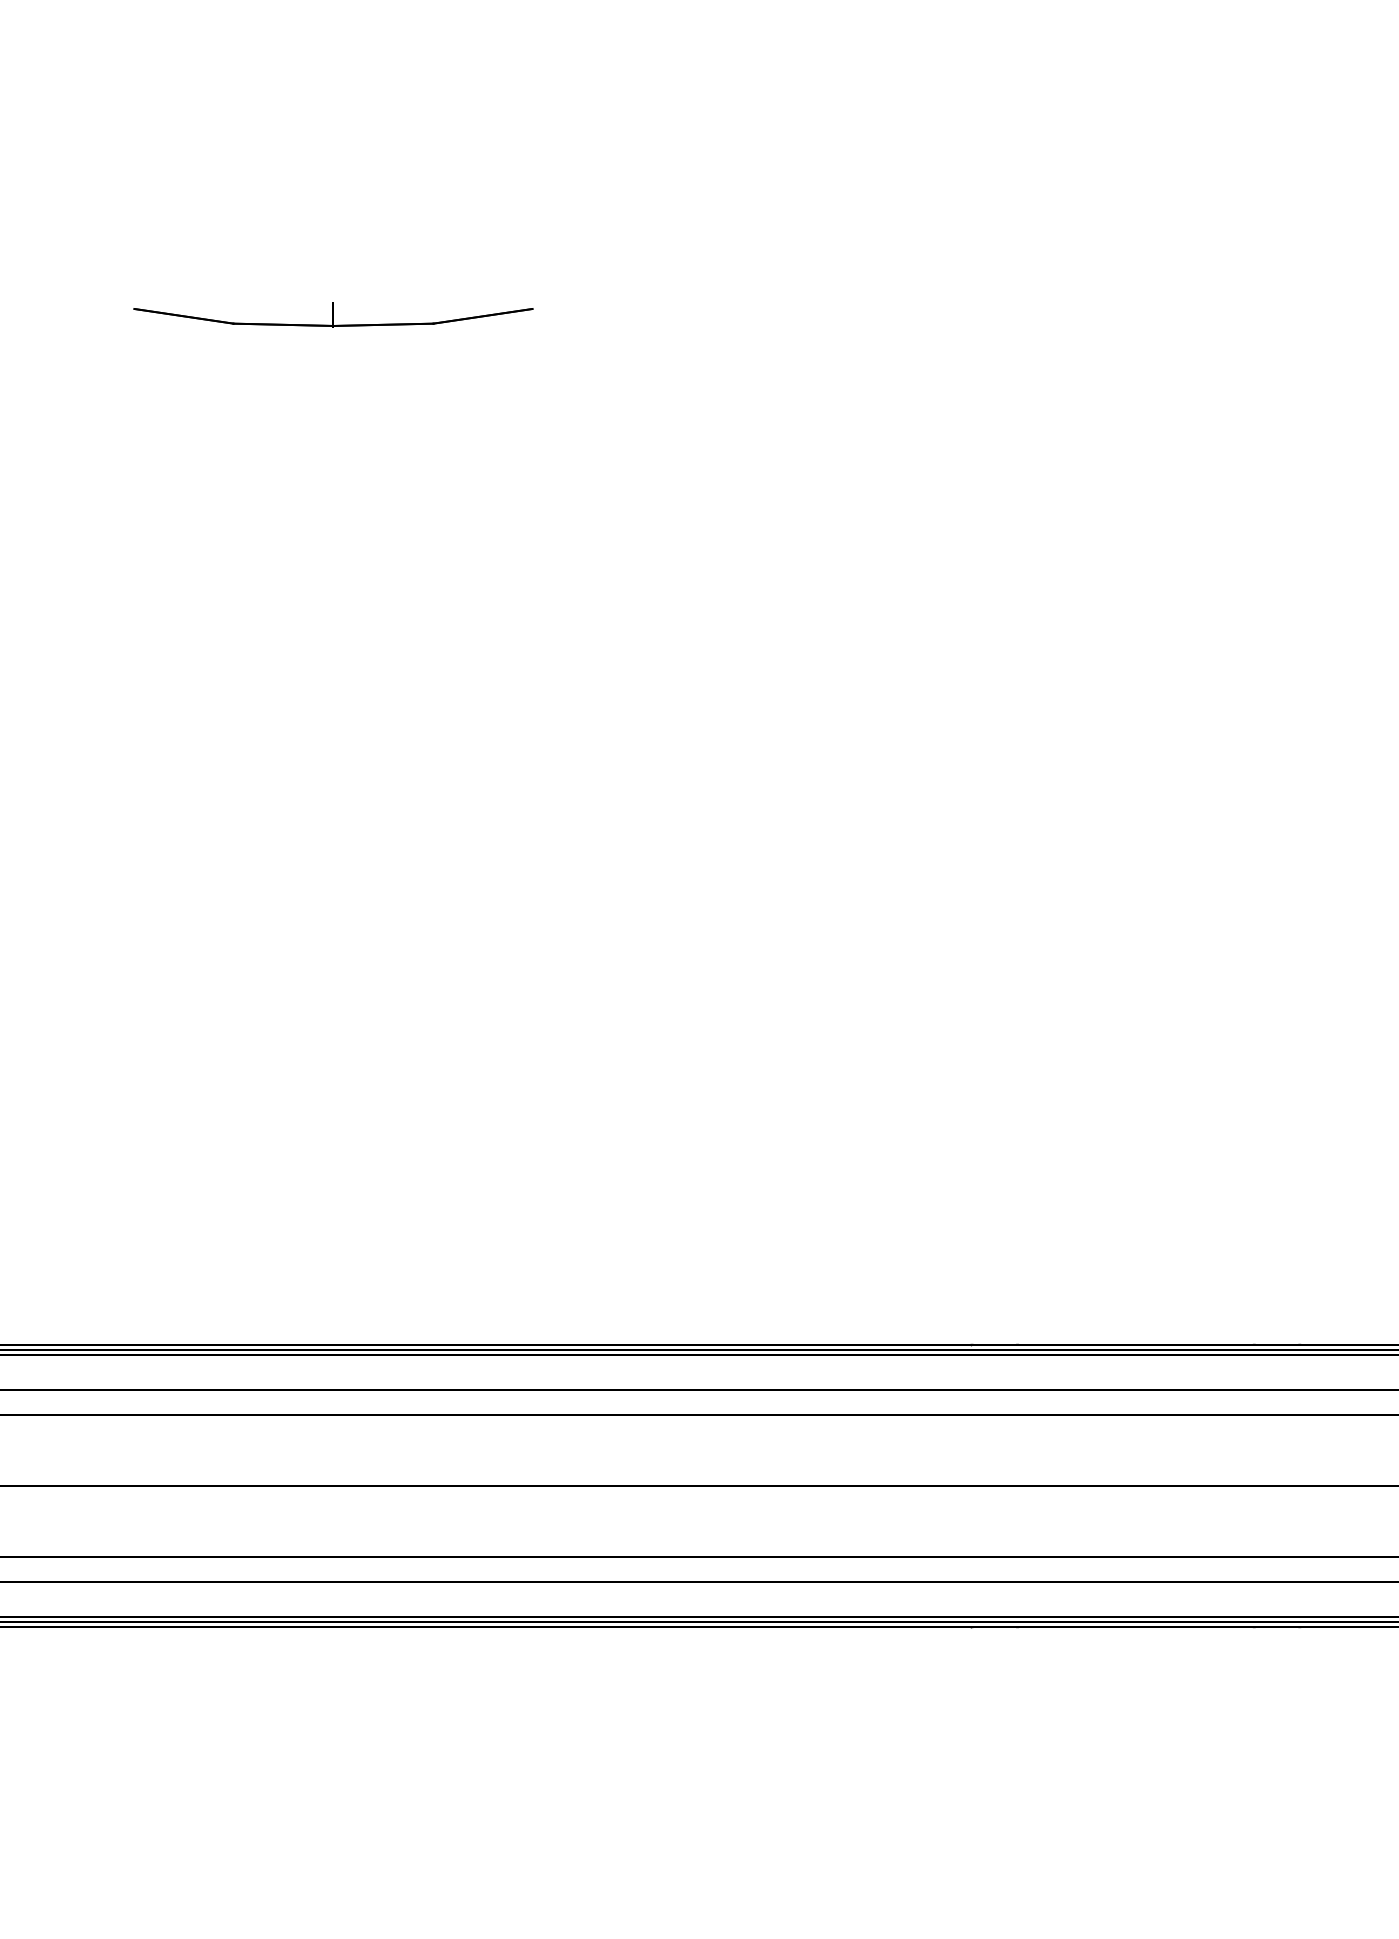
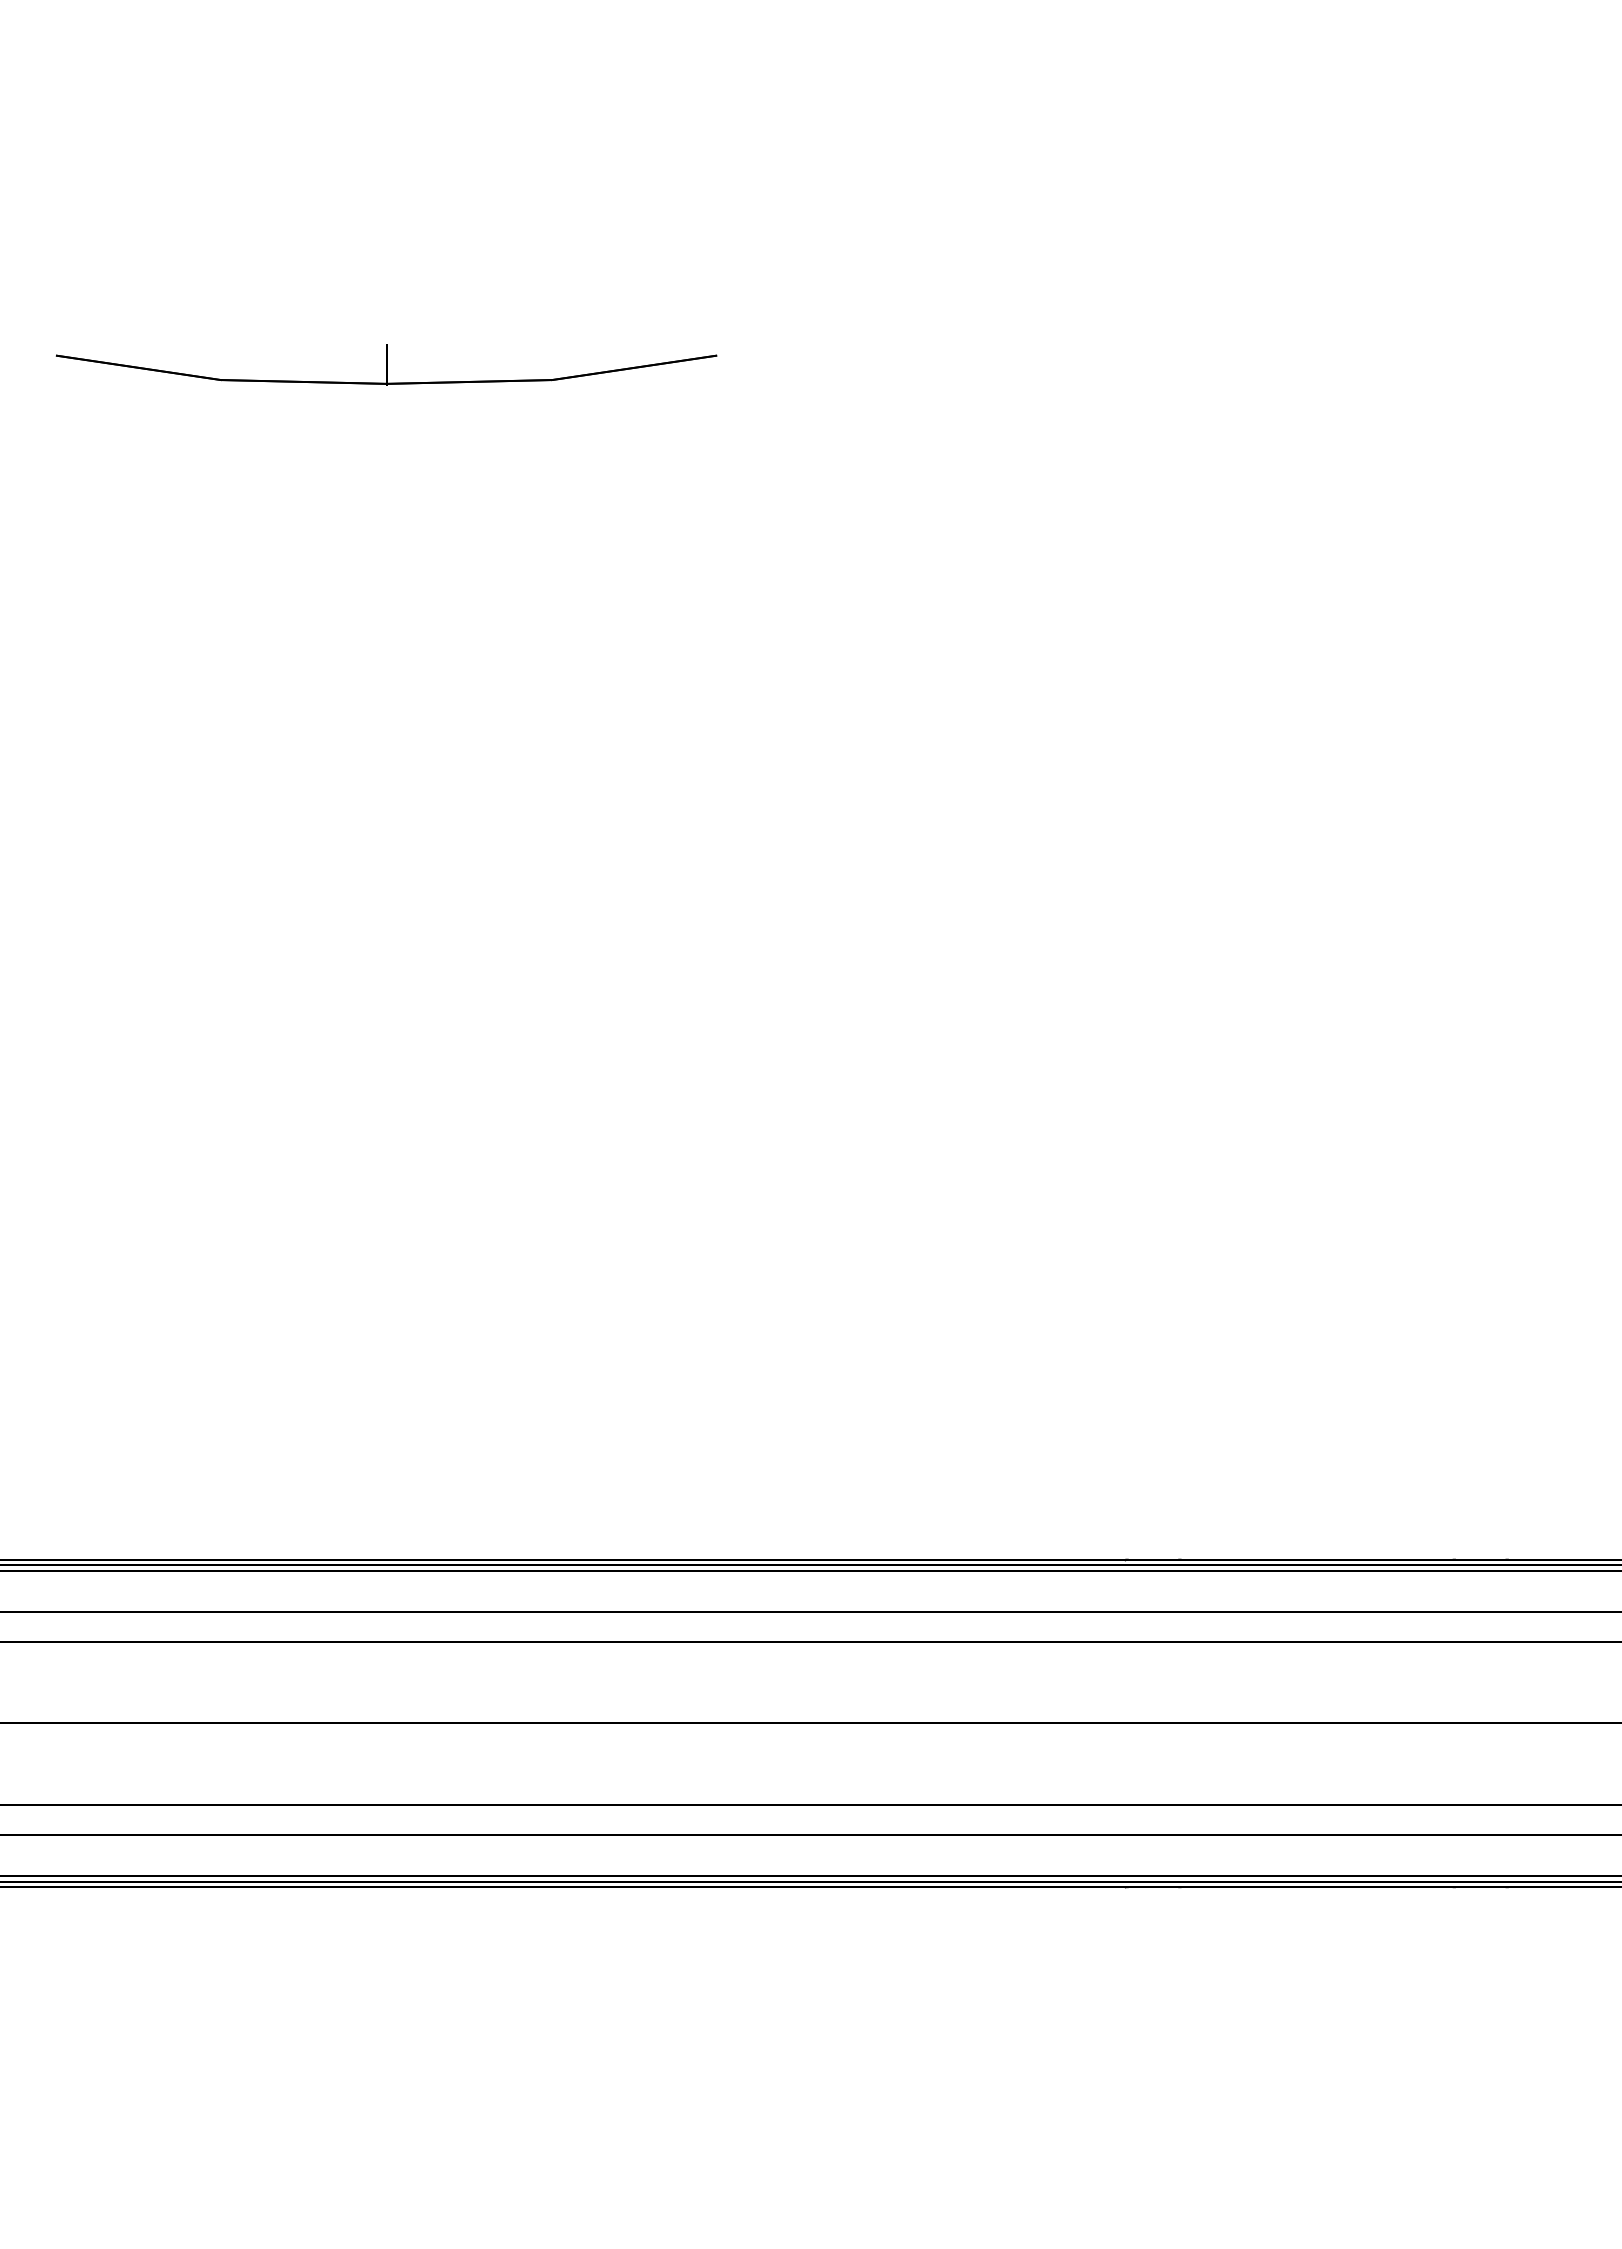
part: (333, 314) -> (386, 364), size x1.43

